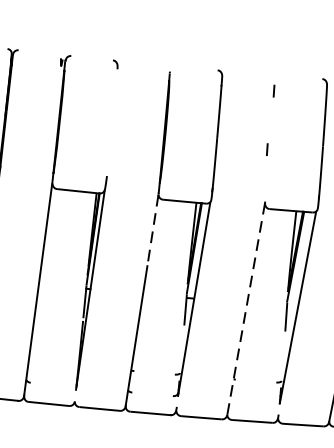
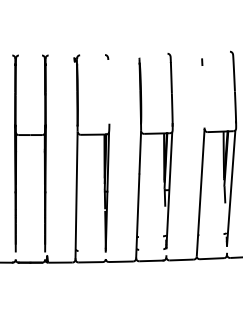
curve: (267, 148) -> (202, 96), removed
line: (153, 230) -> (140, 152), dashed -> solid
line: (245, 308) -> (200, 192), dashed -> solid

